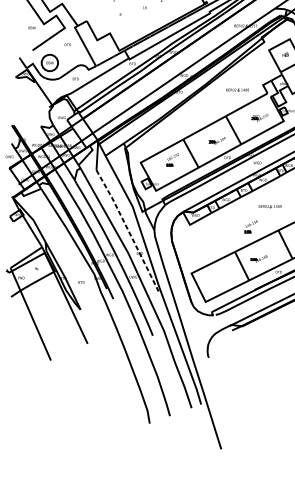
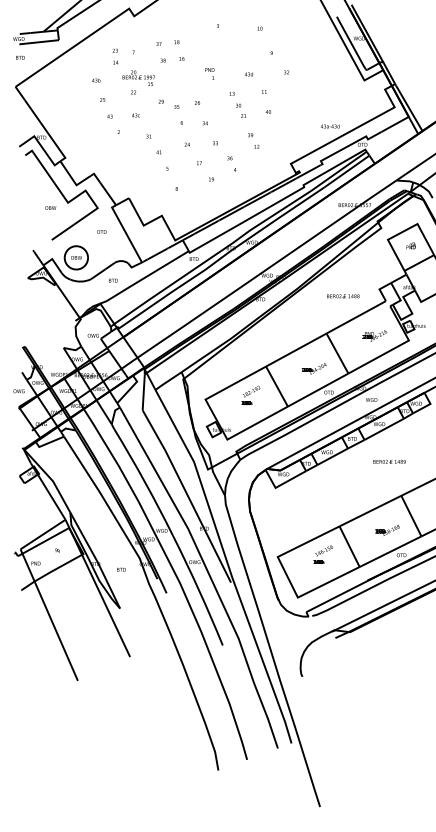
text: (250, 226) -> (322, 554), moved
line: (128, 230) -> (187, 495), dashed -> solid
text: (258, 259) -> (387, 530), moved

